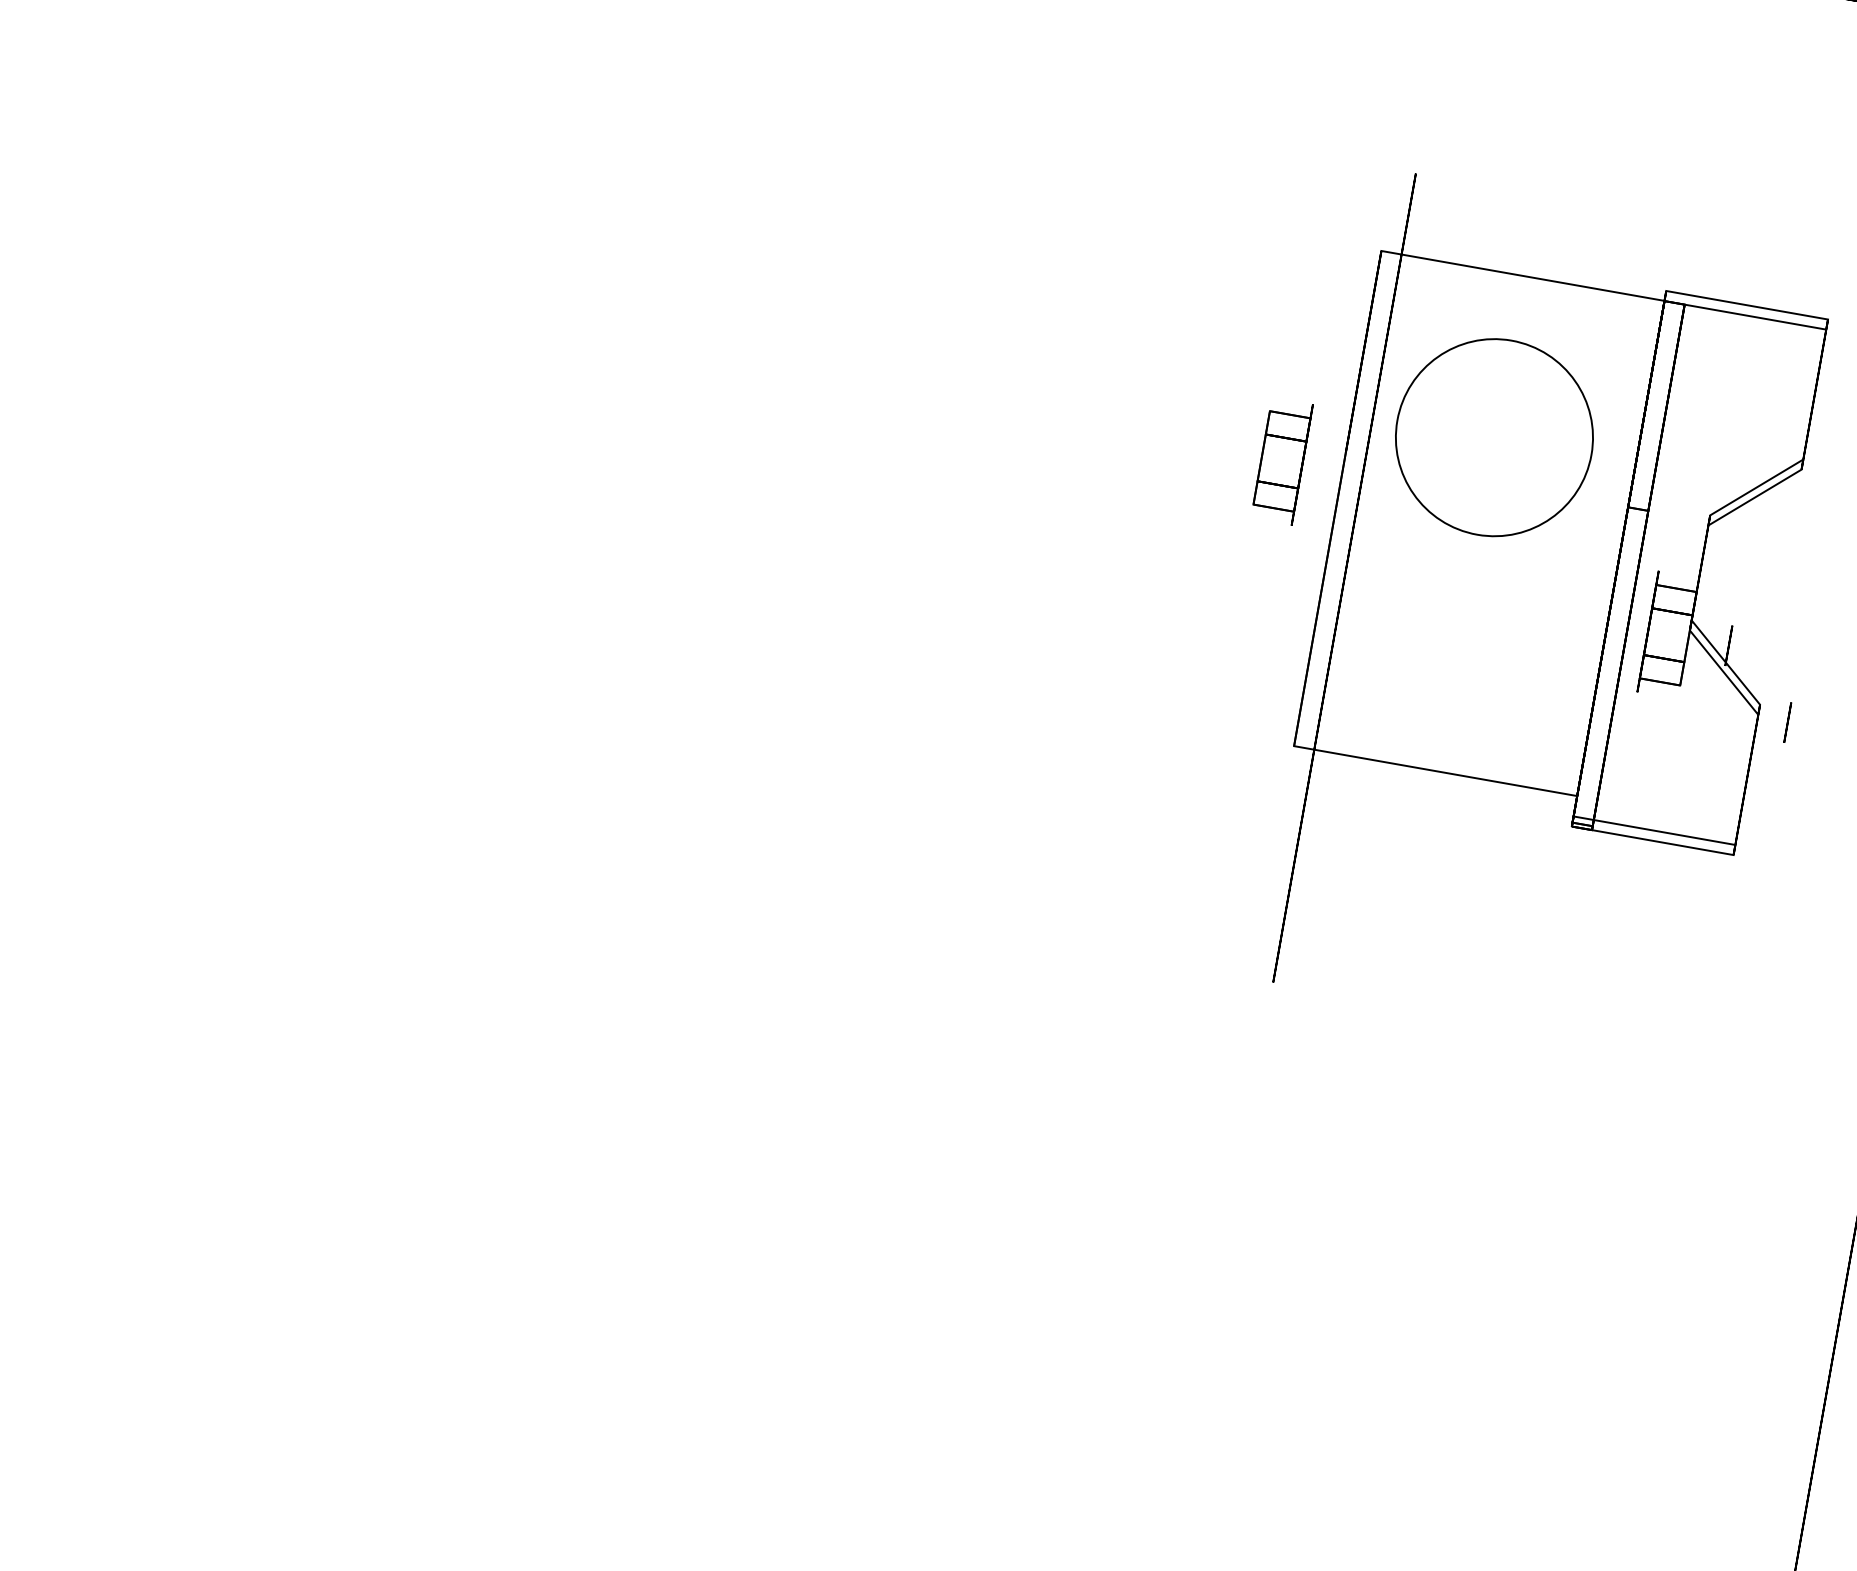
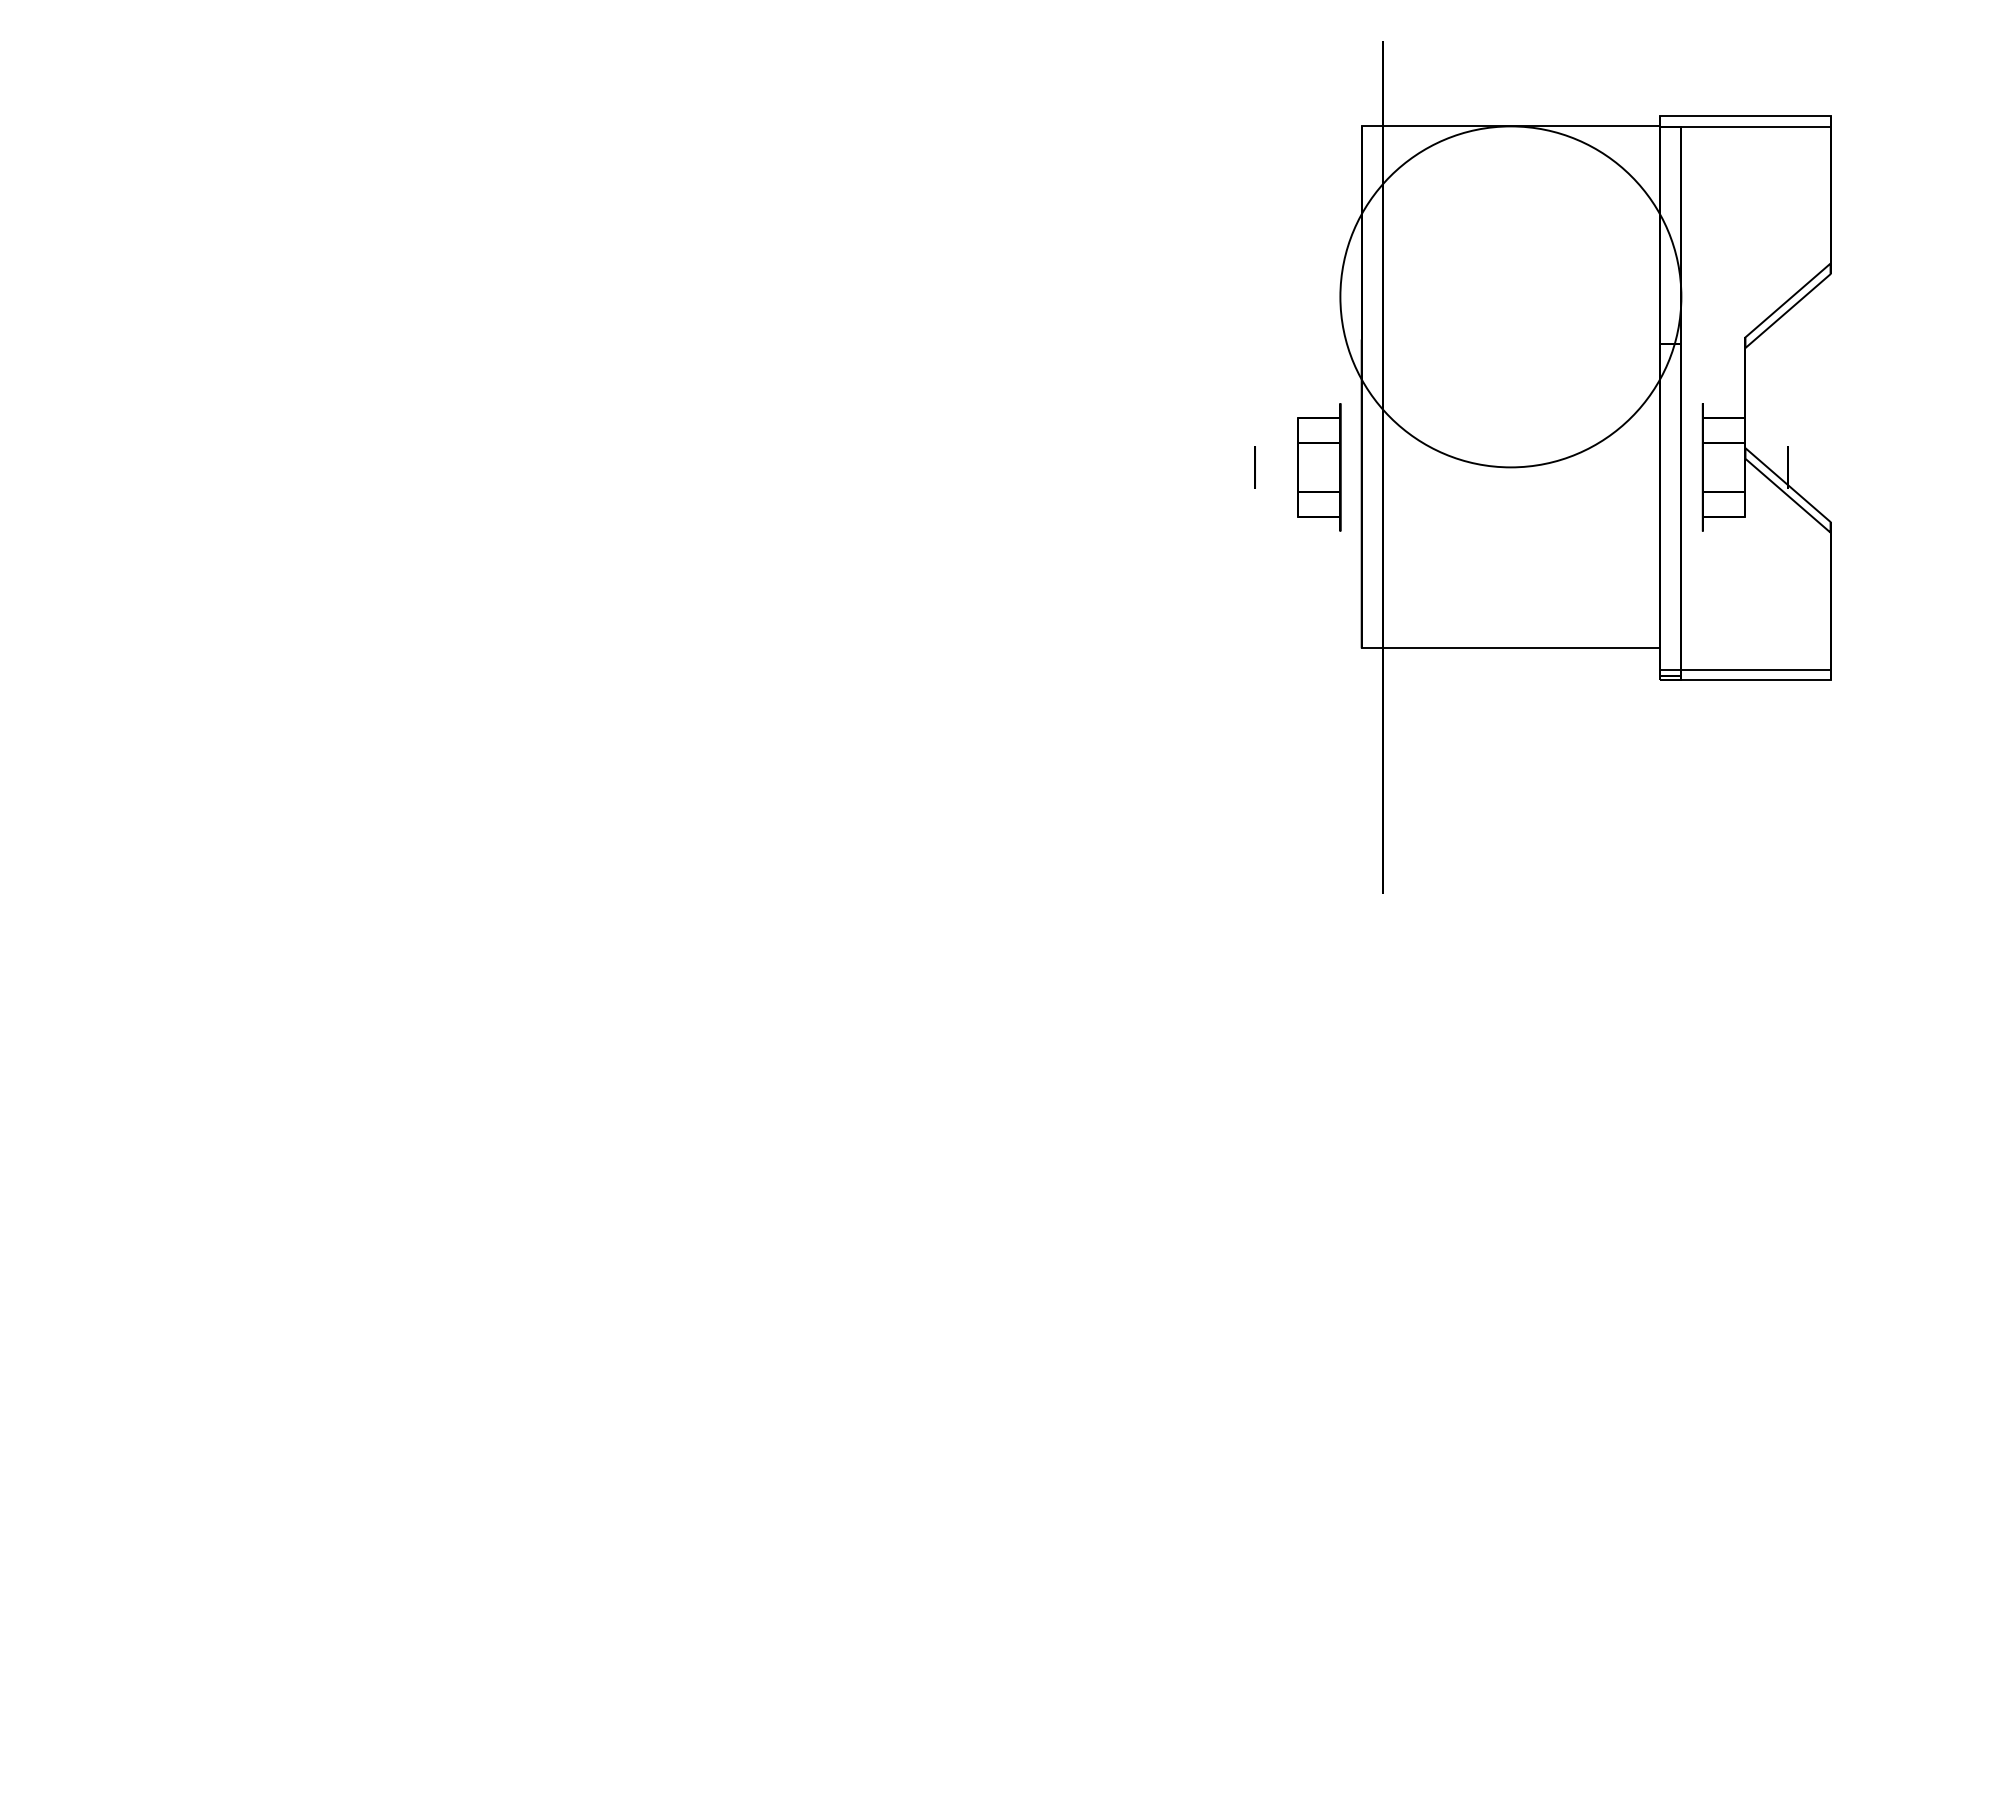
circle: (1494, 437) -> (1510, 296), size x1.67
part: (1282, 461) -> (1319, 467), moved
circle: (1787, 722) -> (1254, 467), moved

